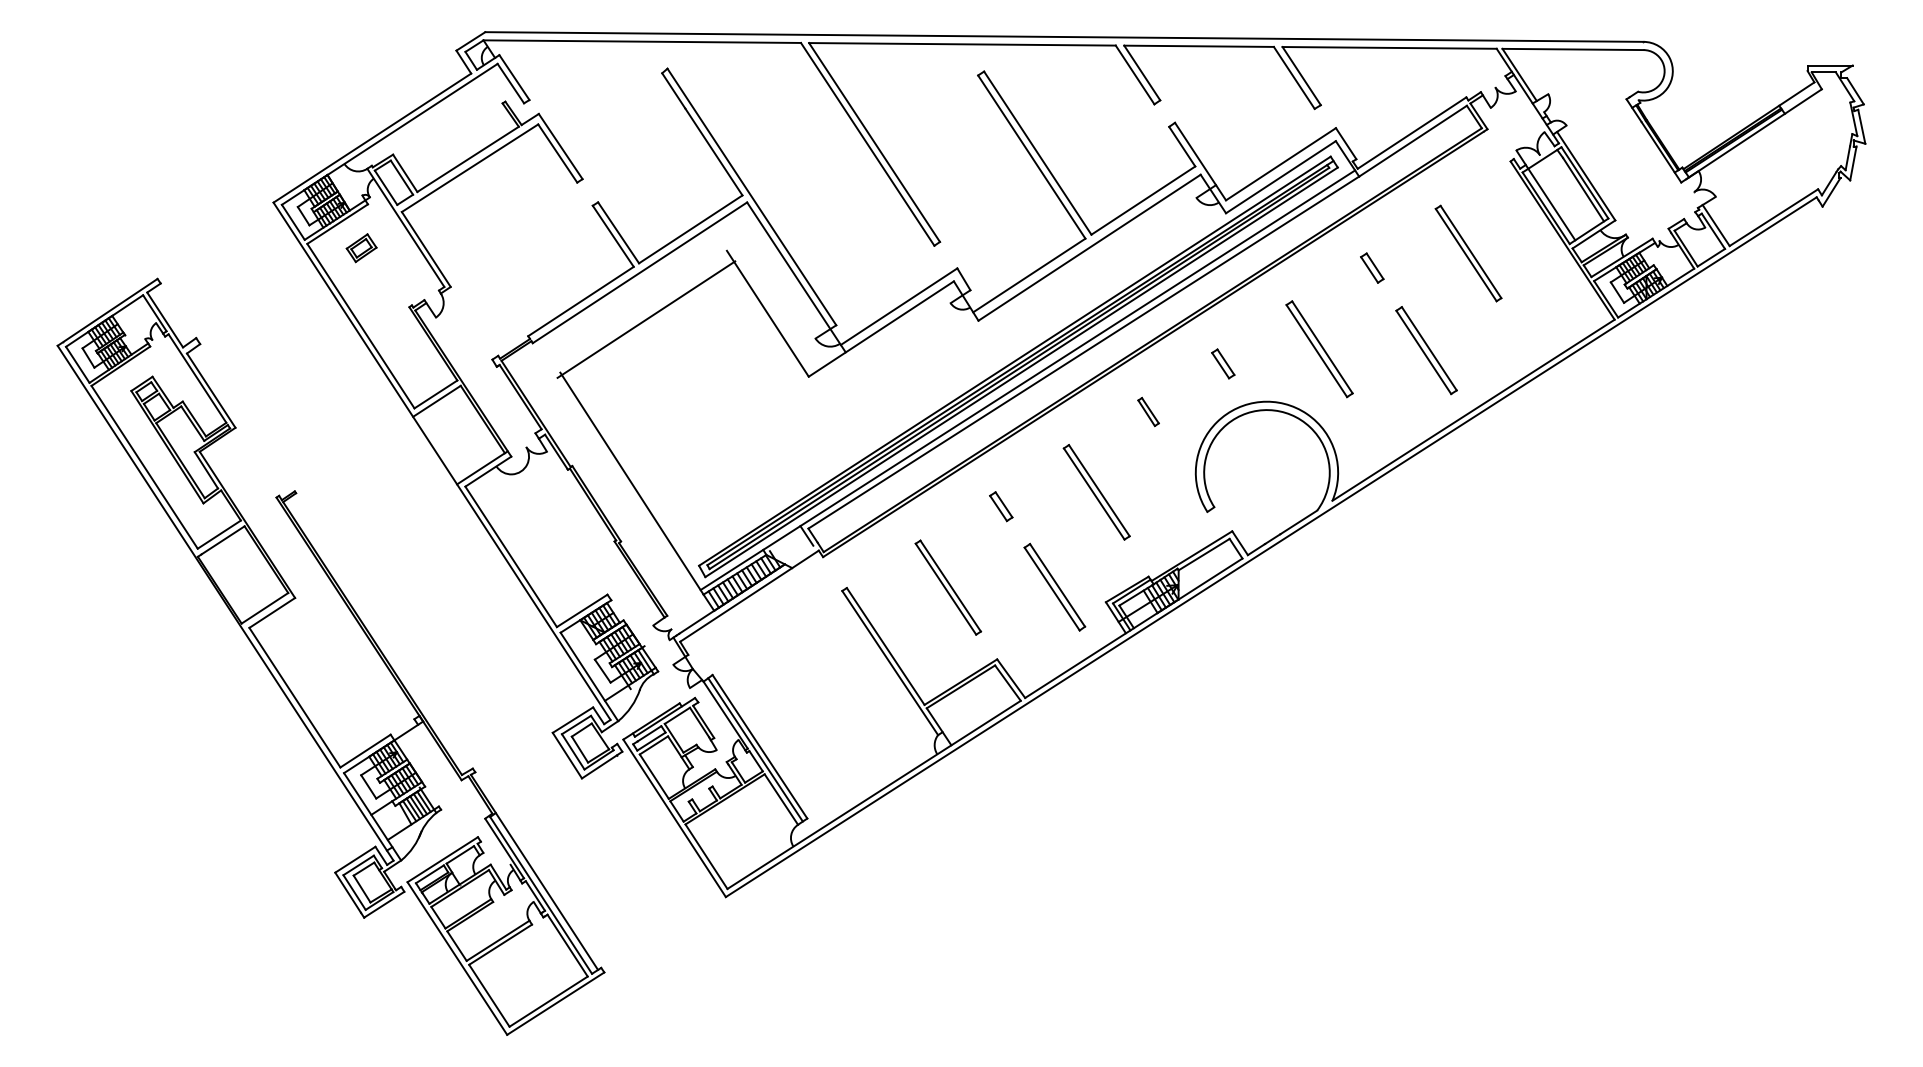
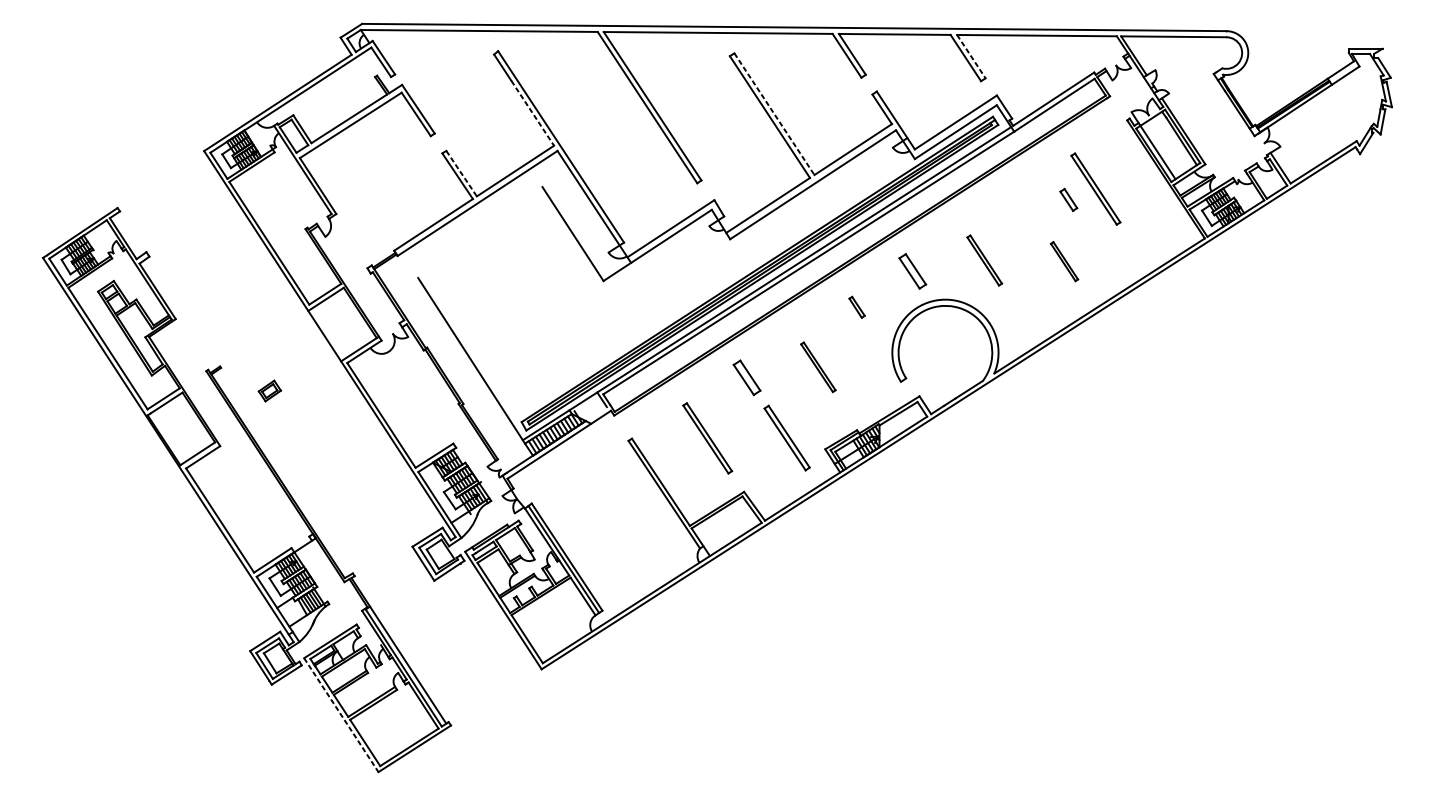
line: (1301, 76) -> (971, 56), solid -> dashed
line: (713, 152) -> (532, 113), solid -> dashed
line: (1037, 153) -> (774, 114), solid -> dashed
line: (618, 232) -> (461, 173), solid -> dashed
part: (361, 248) -> (269, 391), moved
part: (1372, 267) -> (1068, 199), moved
line: (646, 319) -> (482, 238), removed
part: (1319, 349) -> (984, 260), size x0.7
part: (1426, 350) -> (1064, 261), size x0.6
part: (1223, 363) -> (913, 271), size x1.6
part: (1096, 492) -> (818, 367), size x0.7
part: (1001, 506) -> (747, 377), size x1.6
line: (457, 958) -> (341, 715), solid -> dashed

